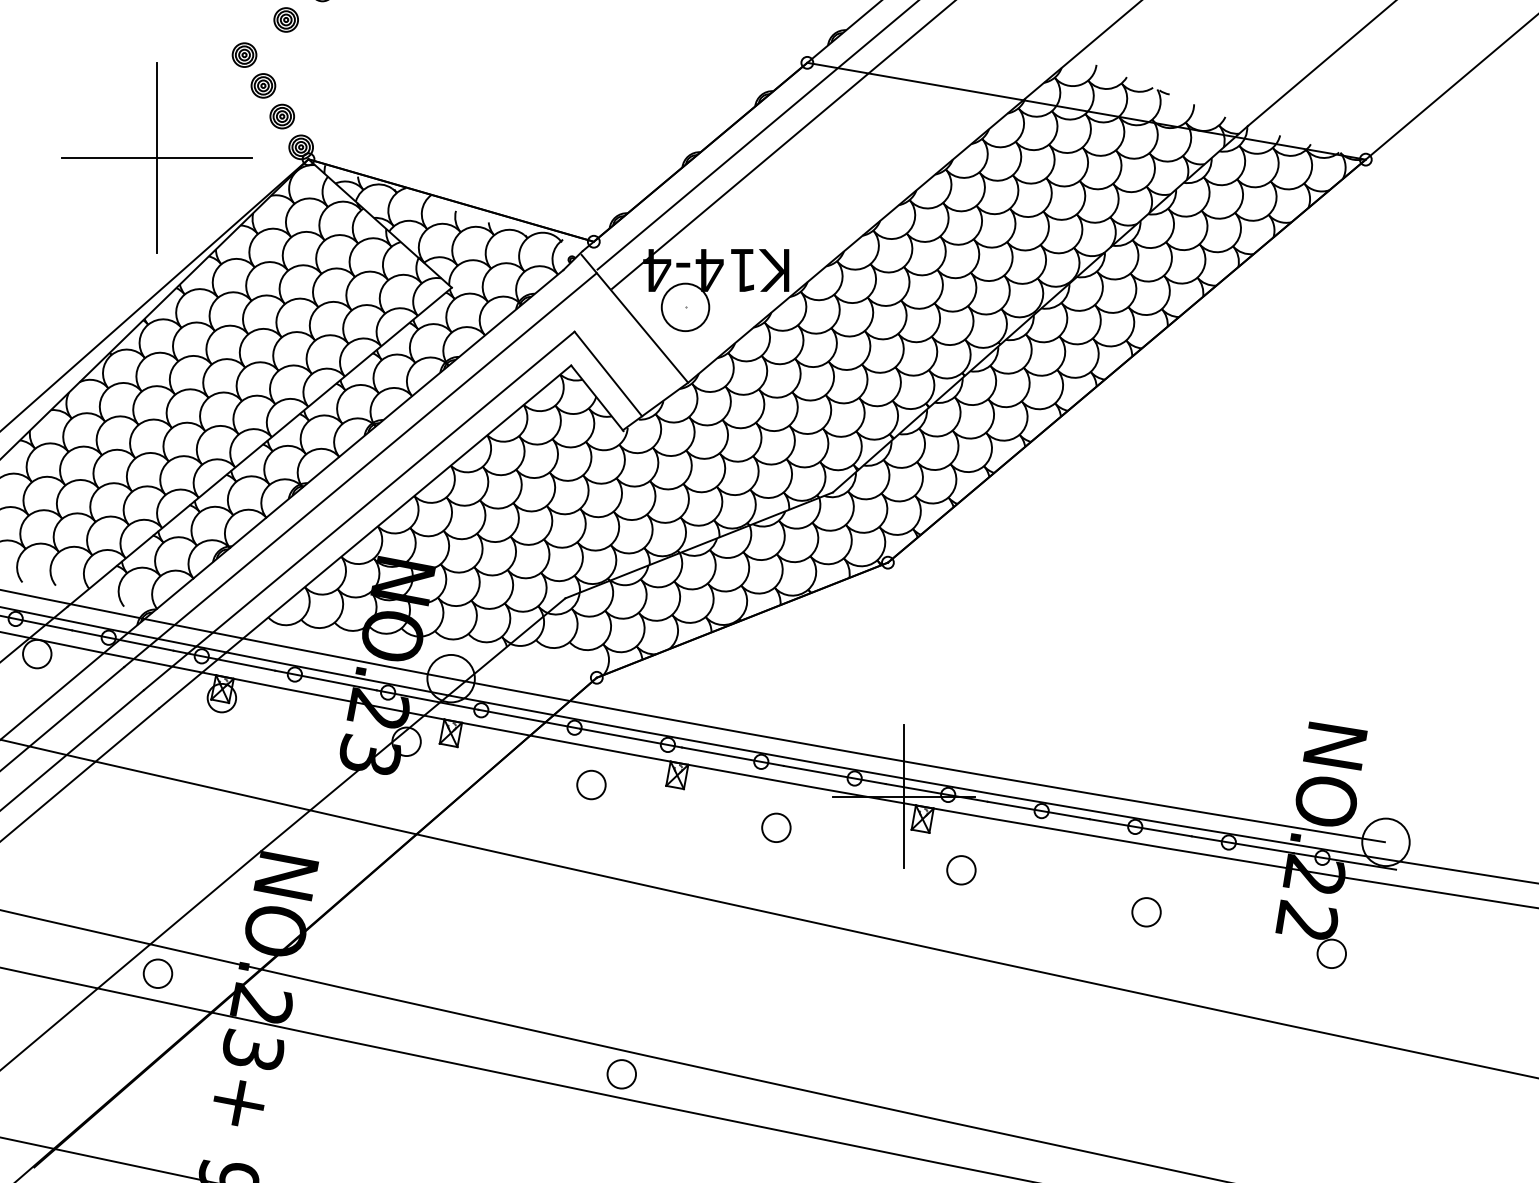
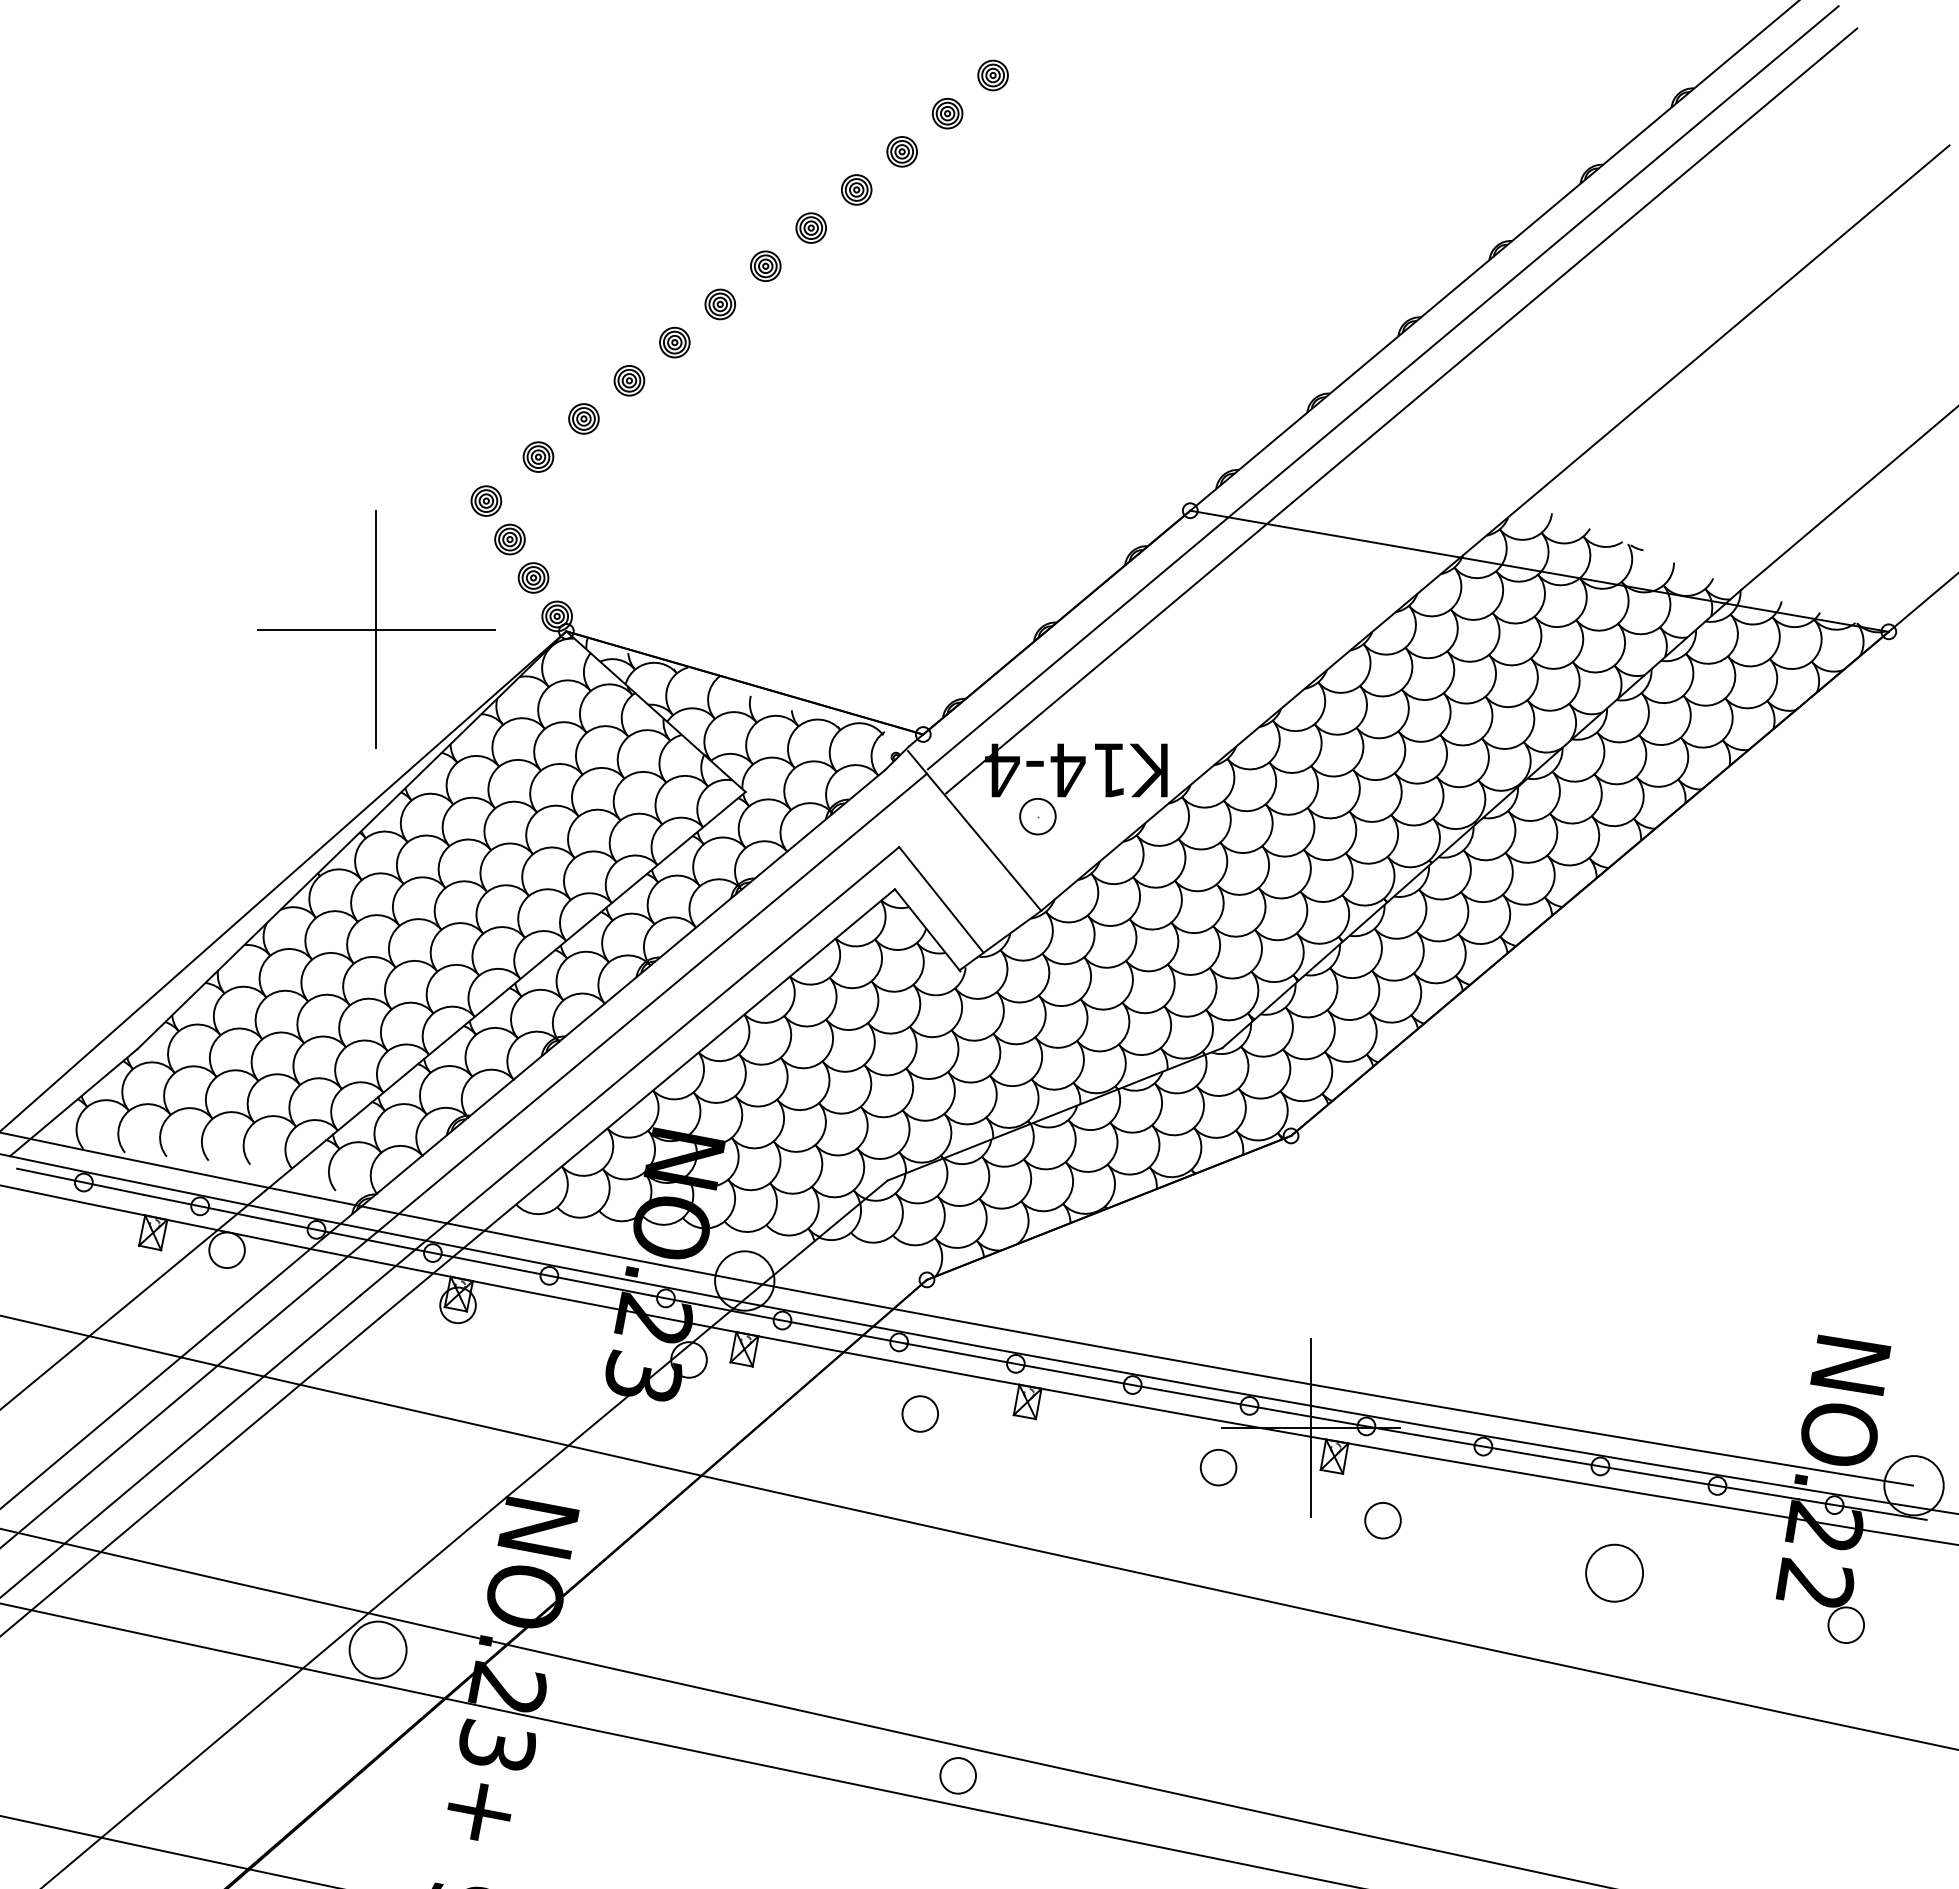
circle: (685, 307) -> (1037, 816), size x0.6
circle: (776, 827) -> (1218, 1467), moved
circle: (1146, 912) -> (1614, 1573), size x1.6
circle: (157, 973) -> (377, 1649), size x1.6

